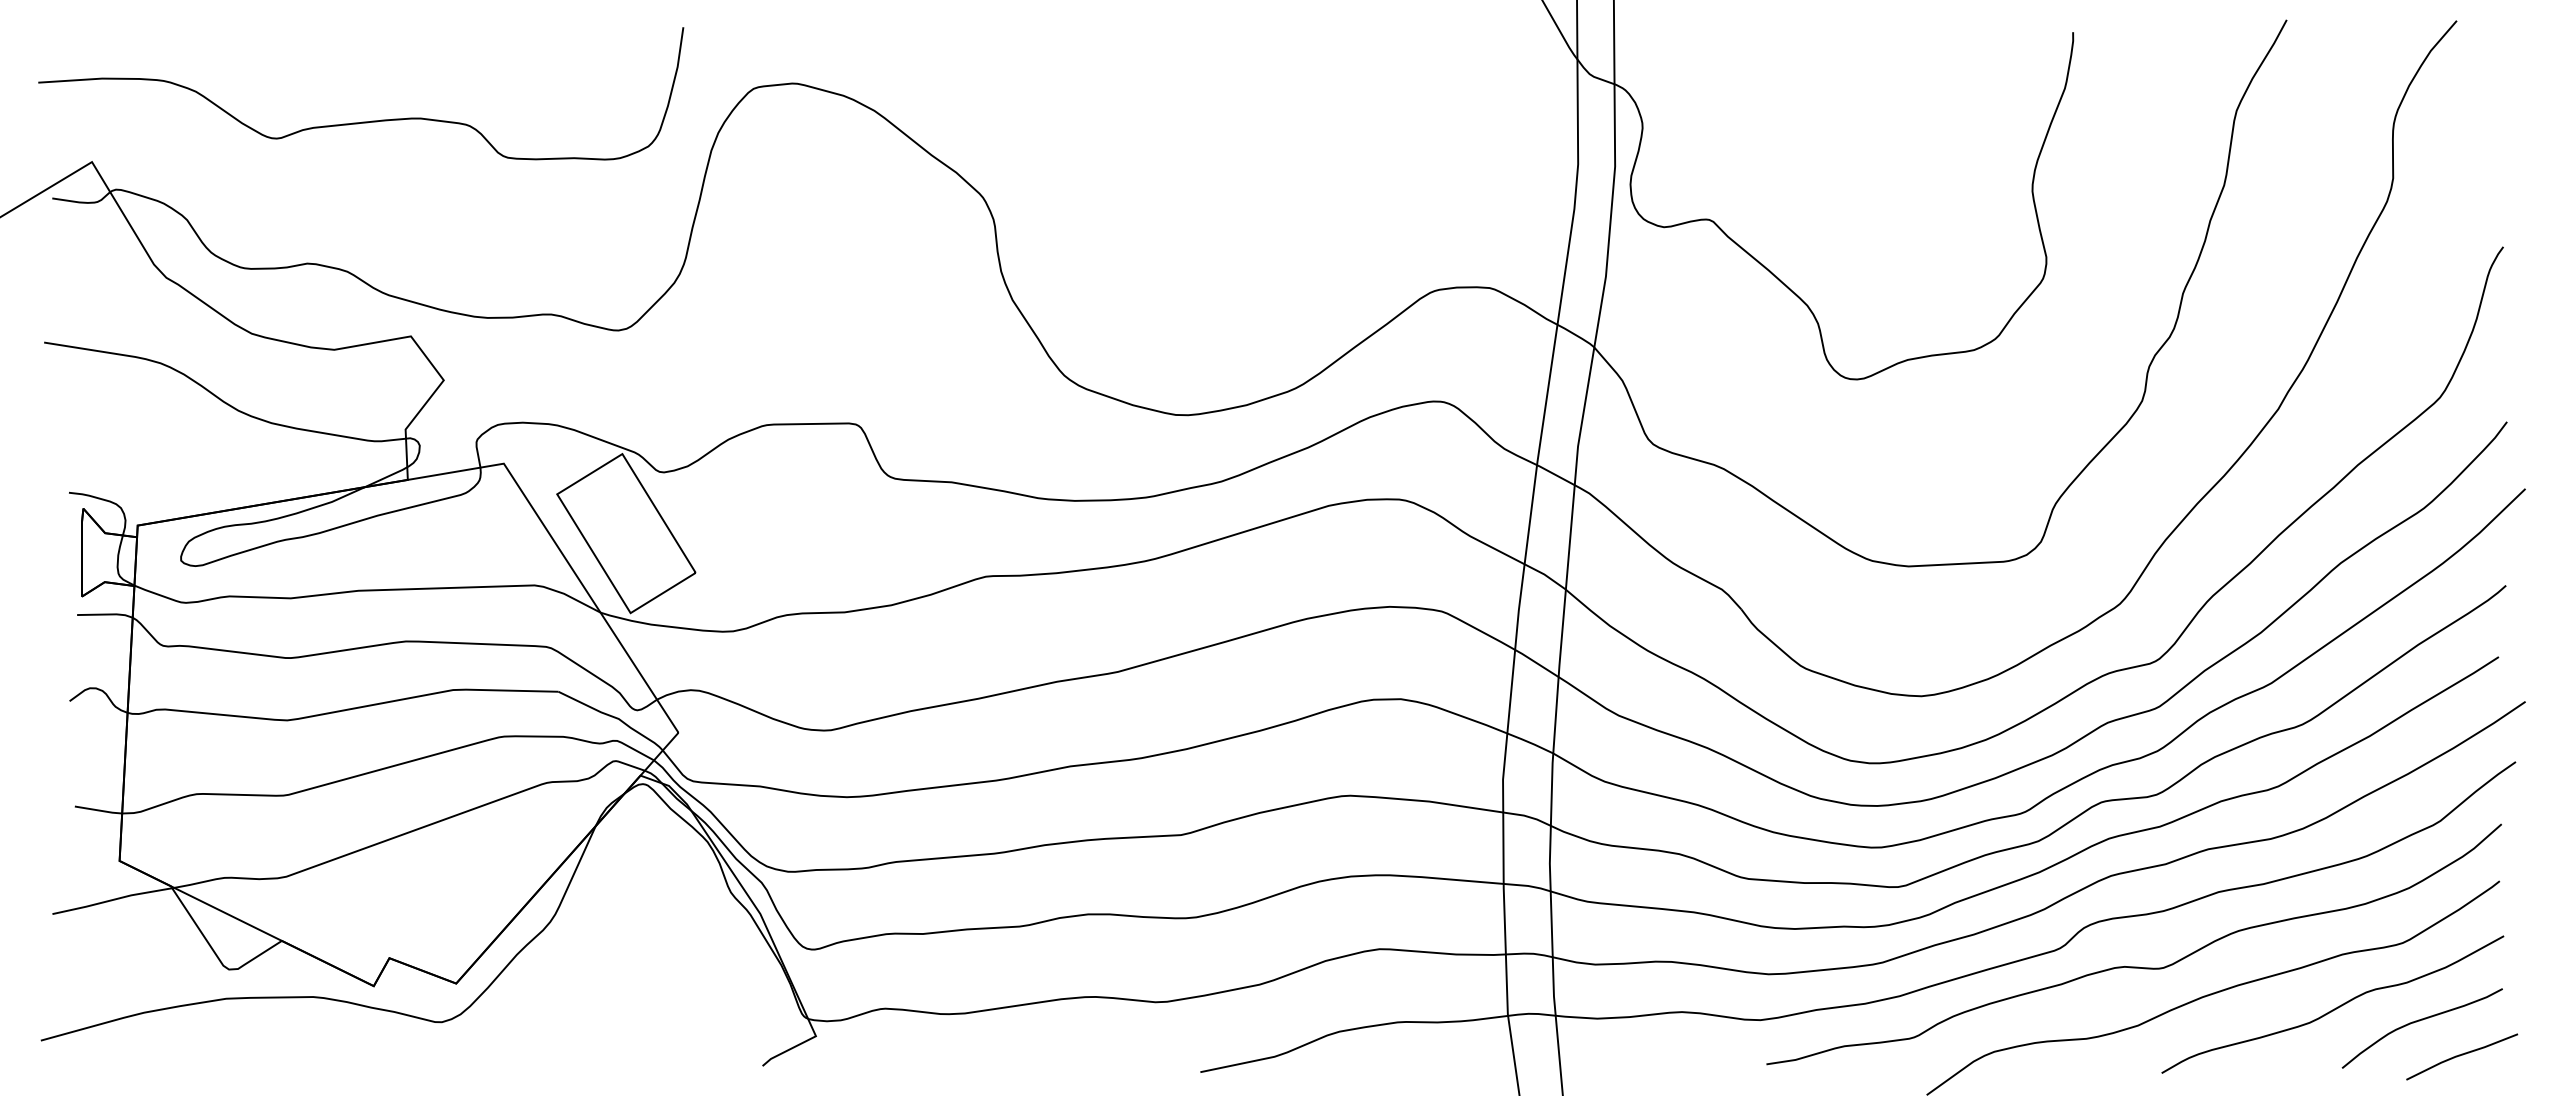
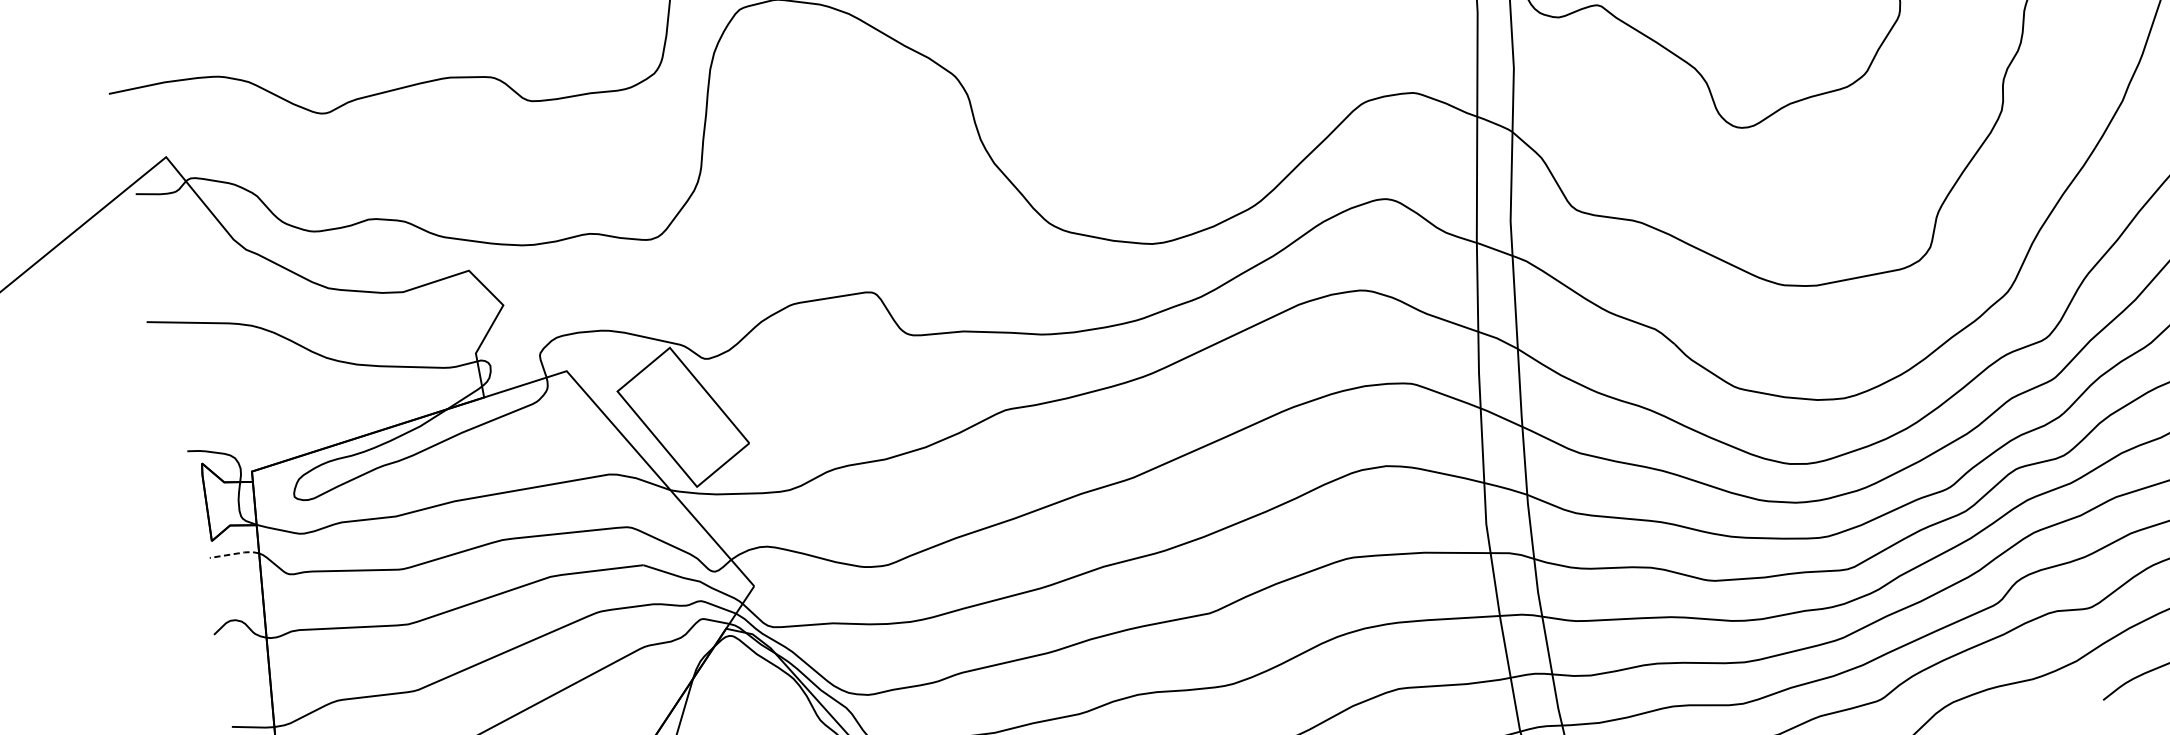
line: (105, 614) -> (234, 553), solid -> dashed

